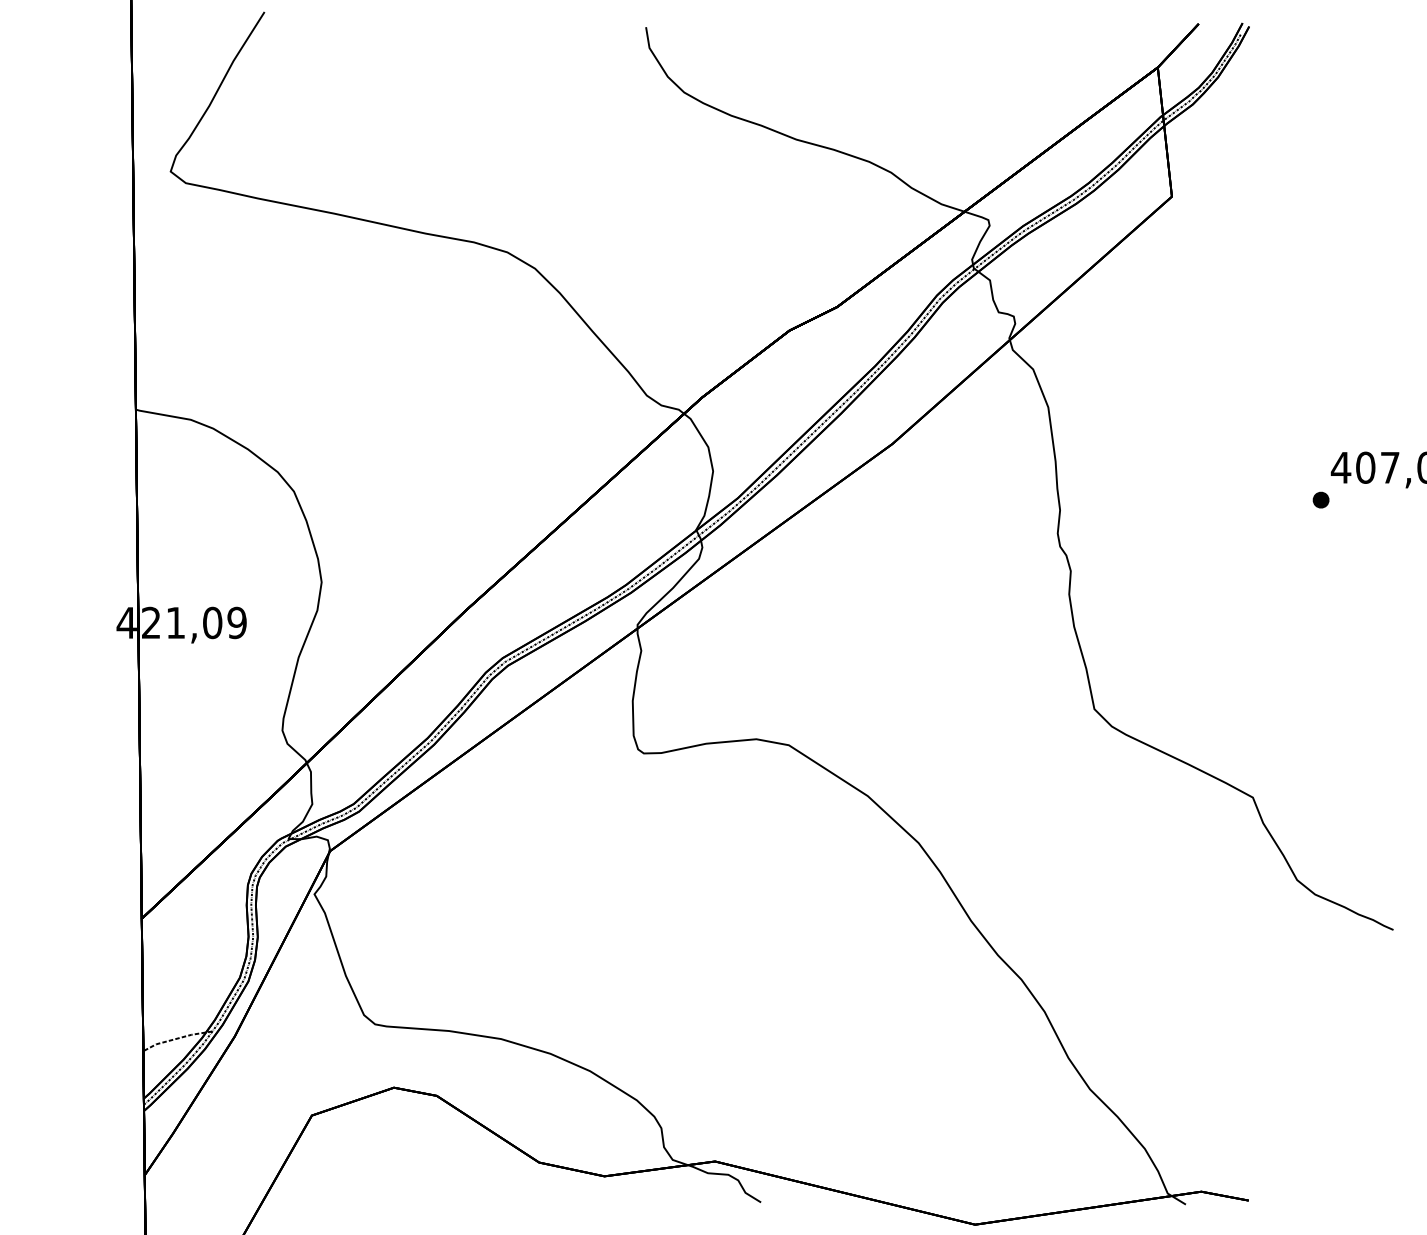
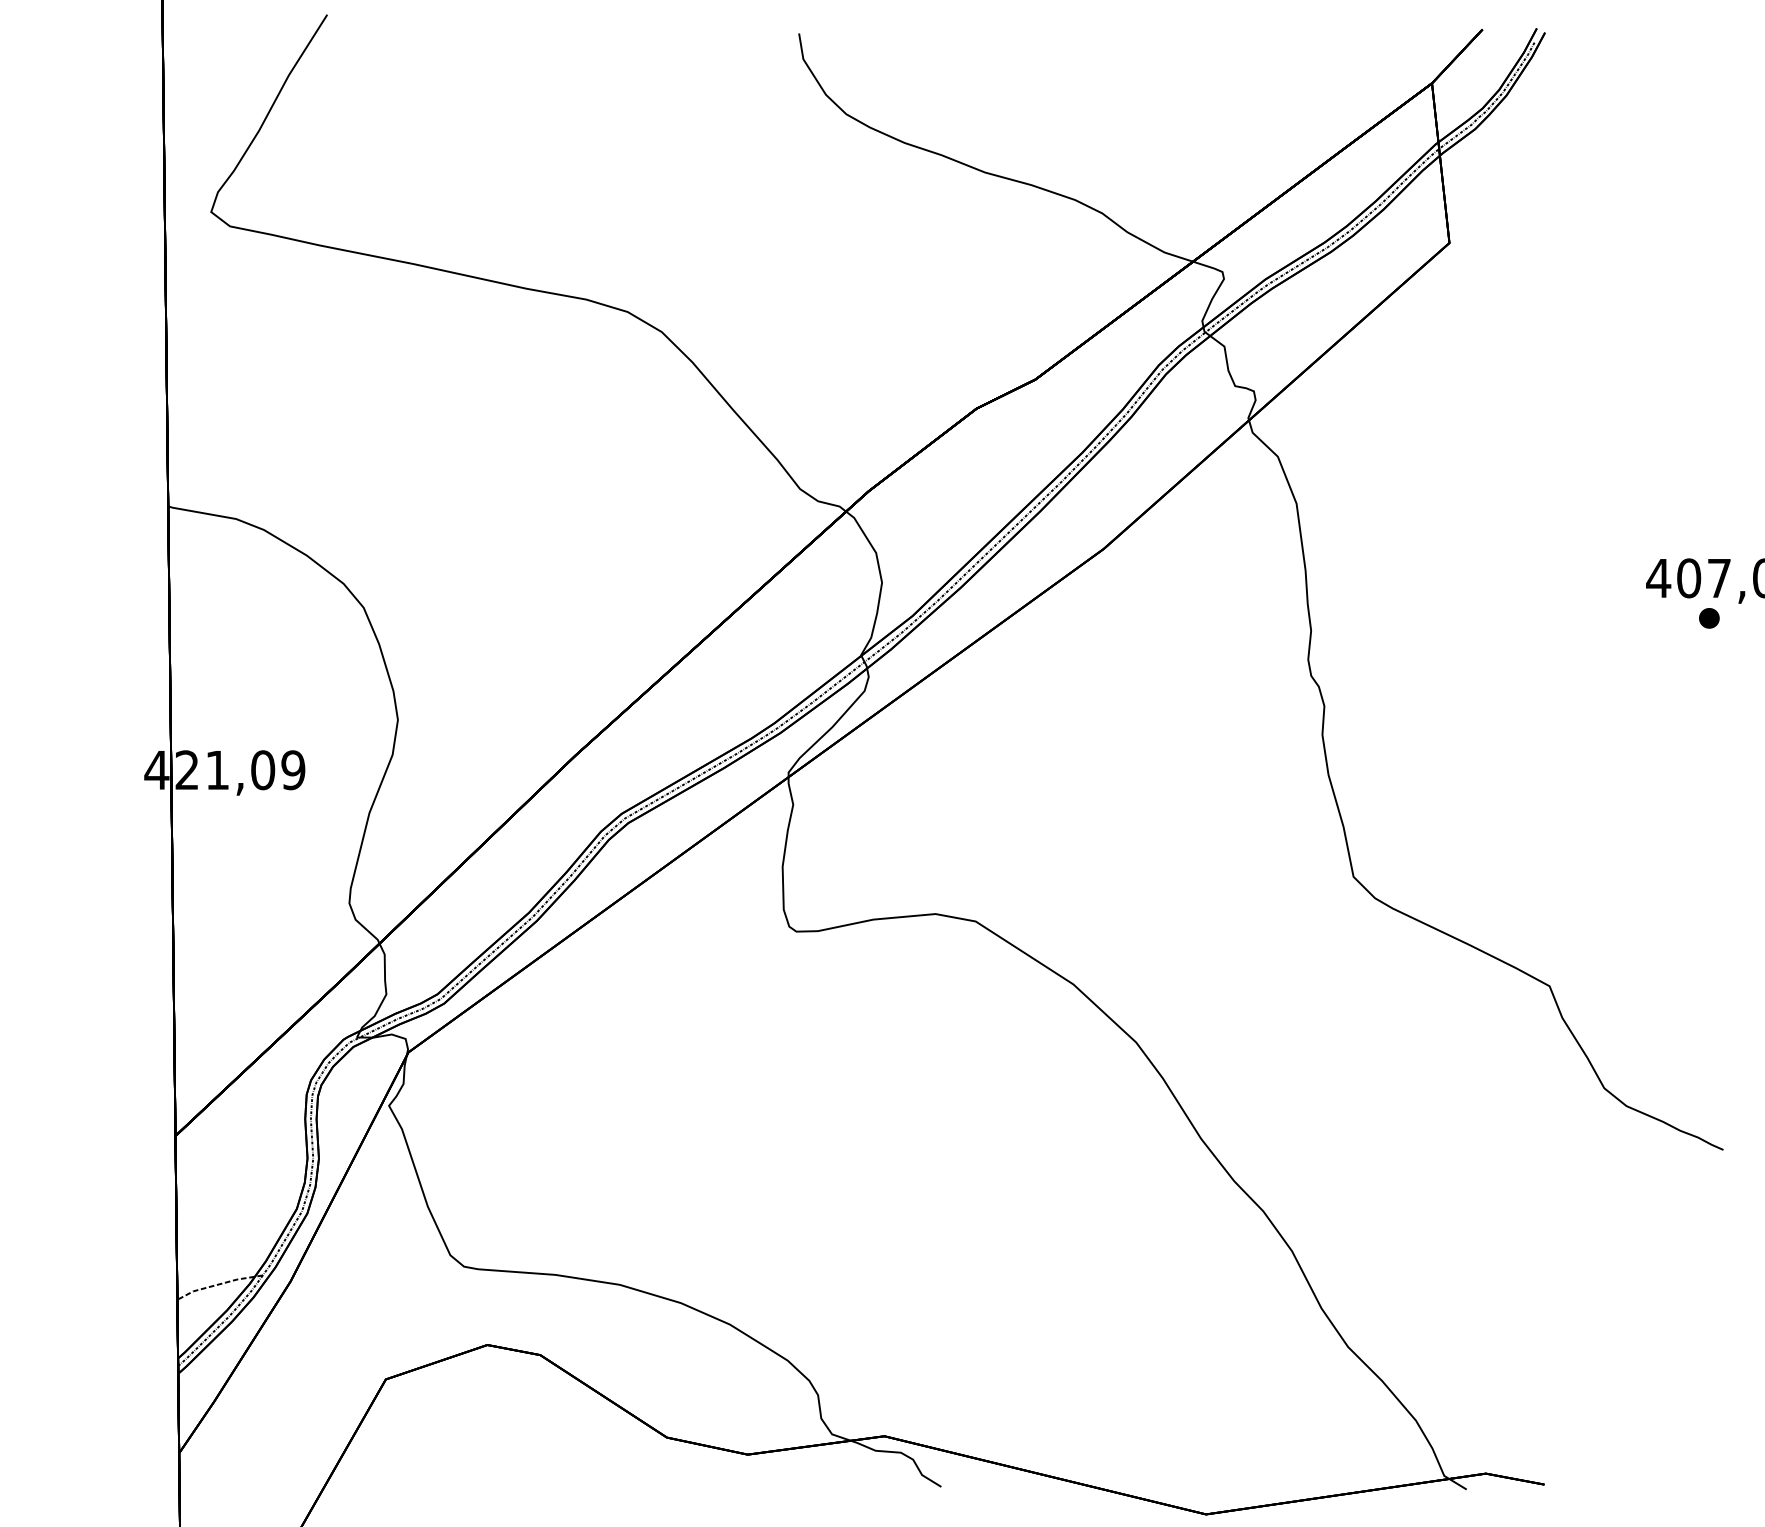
part: (1320, 499) -> (1708, 617), moved

